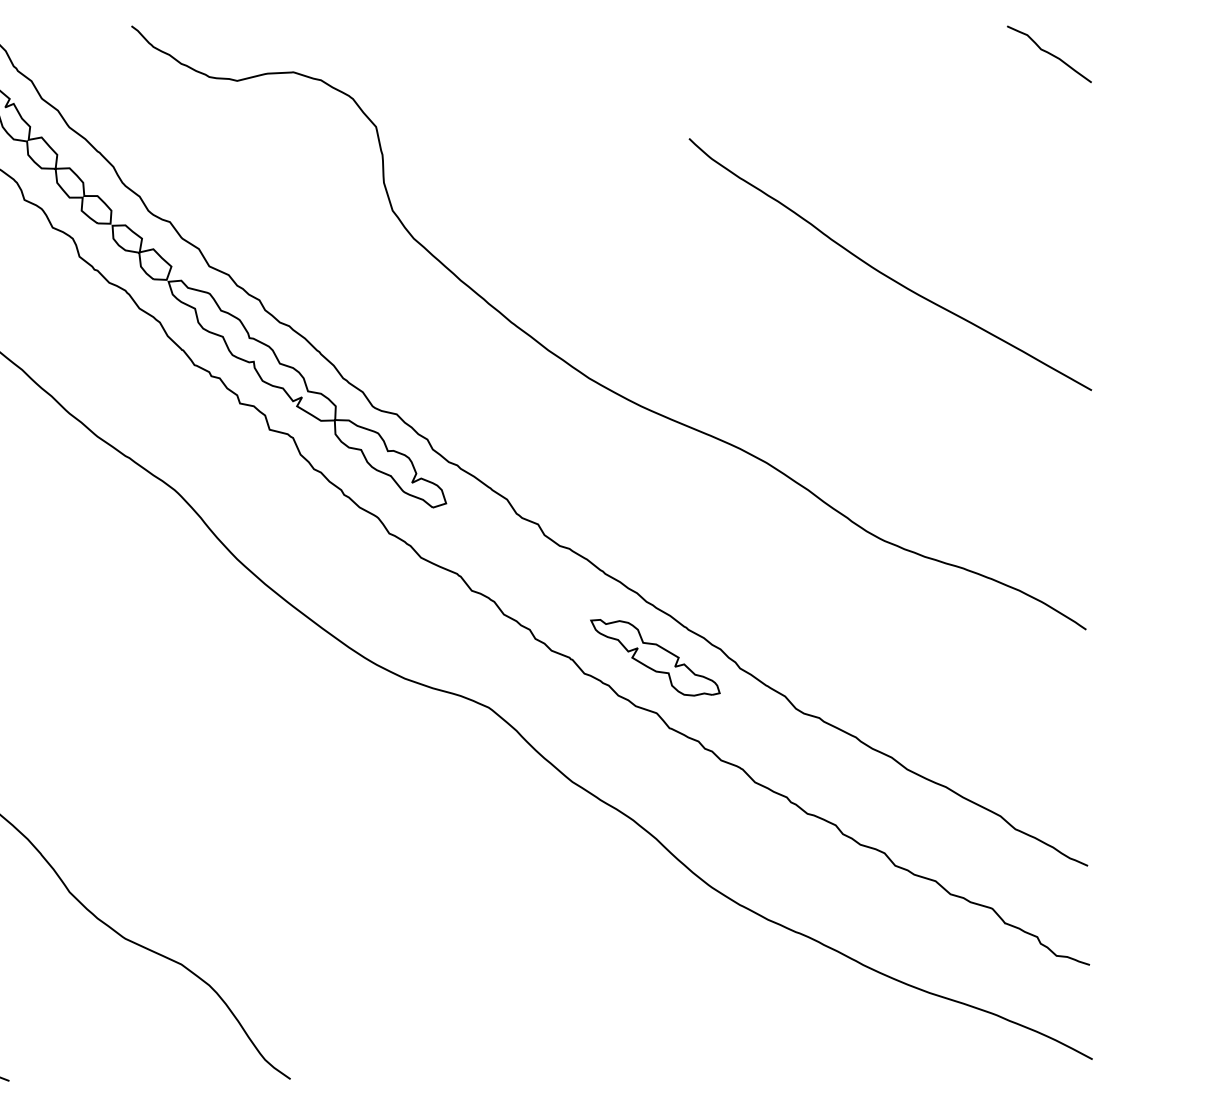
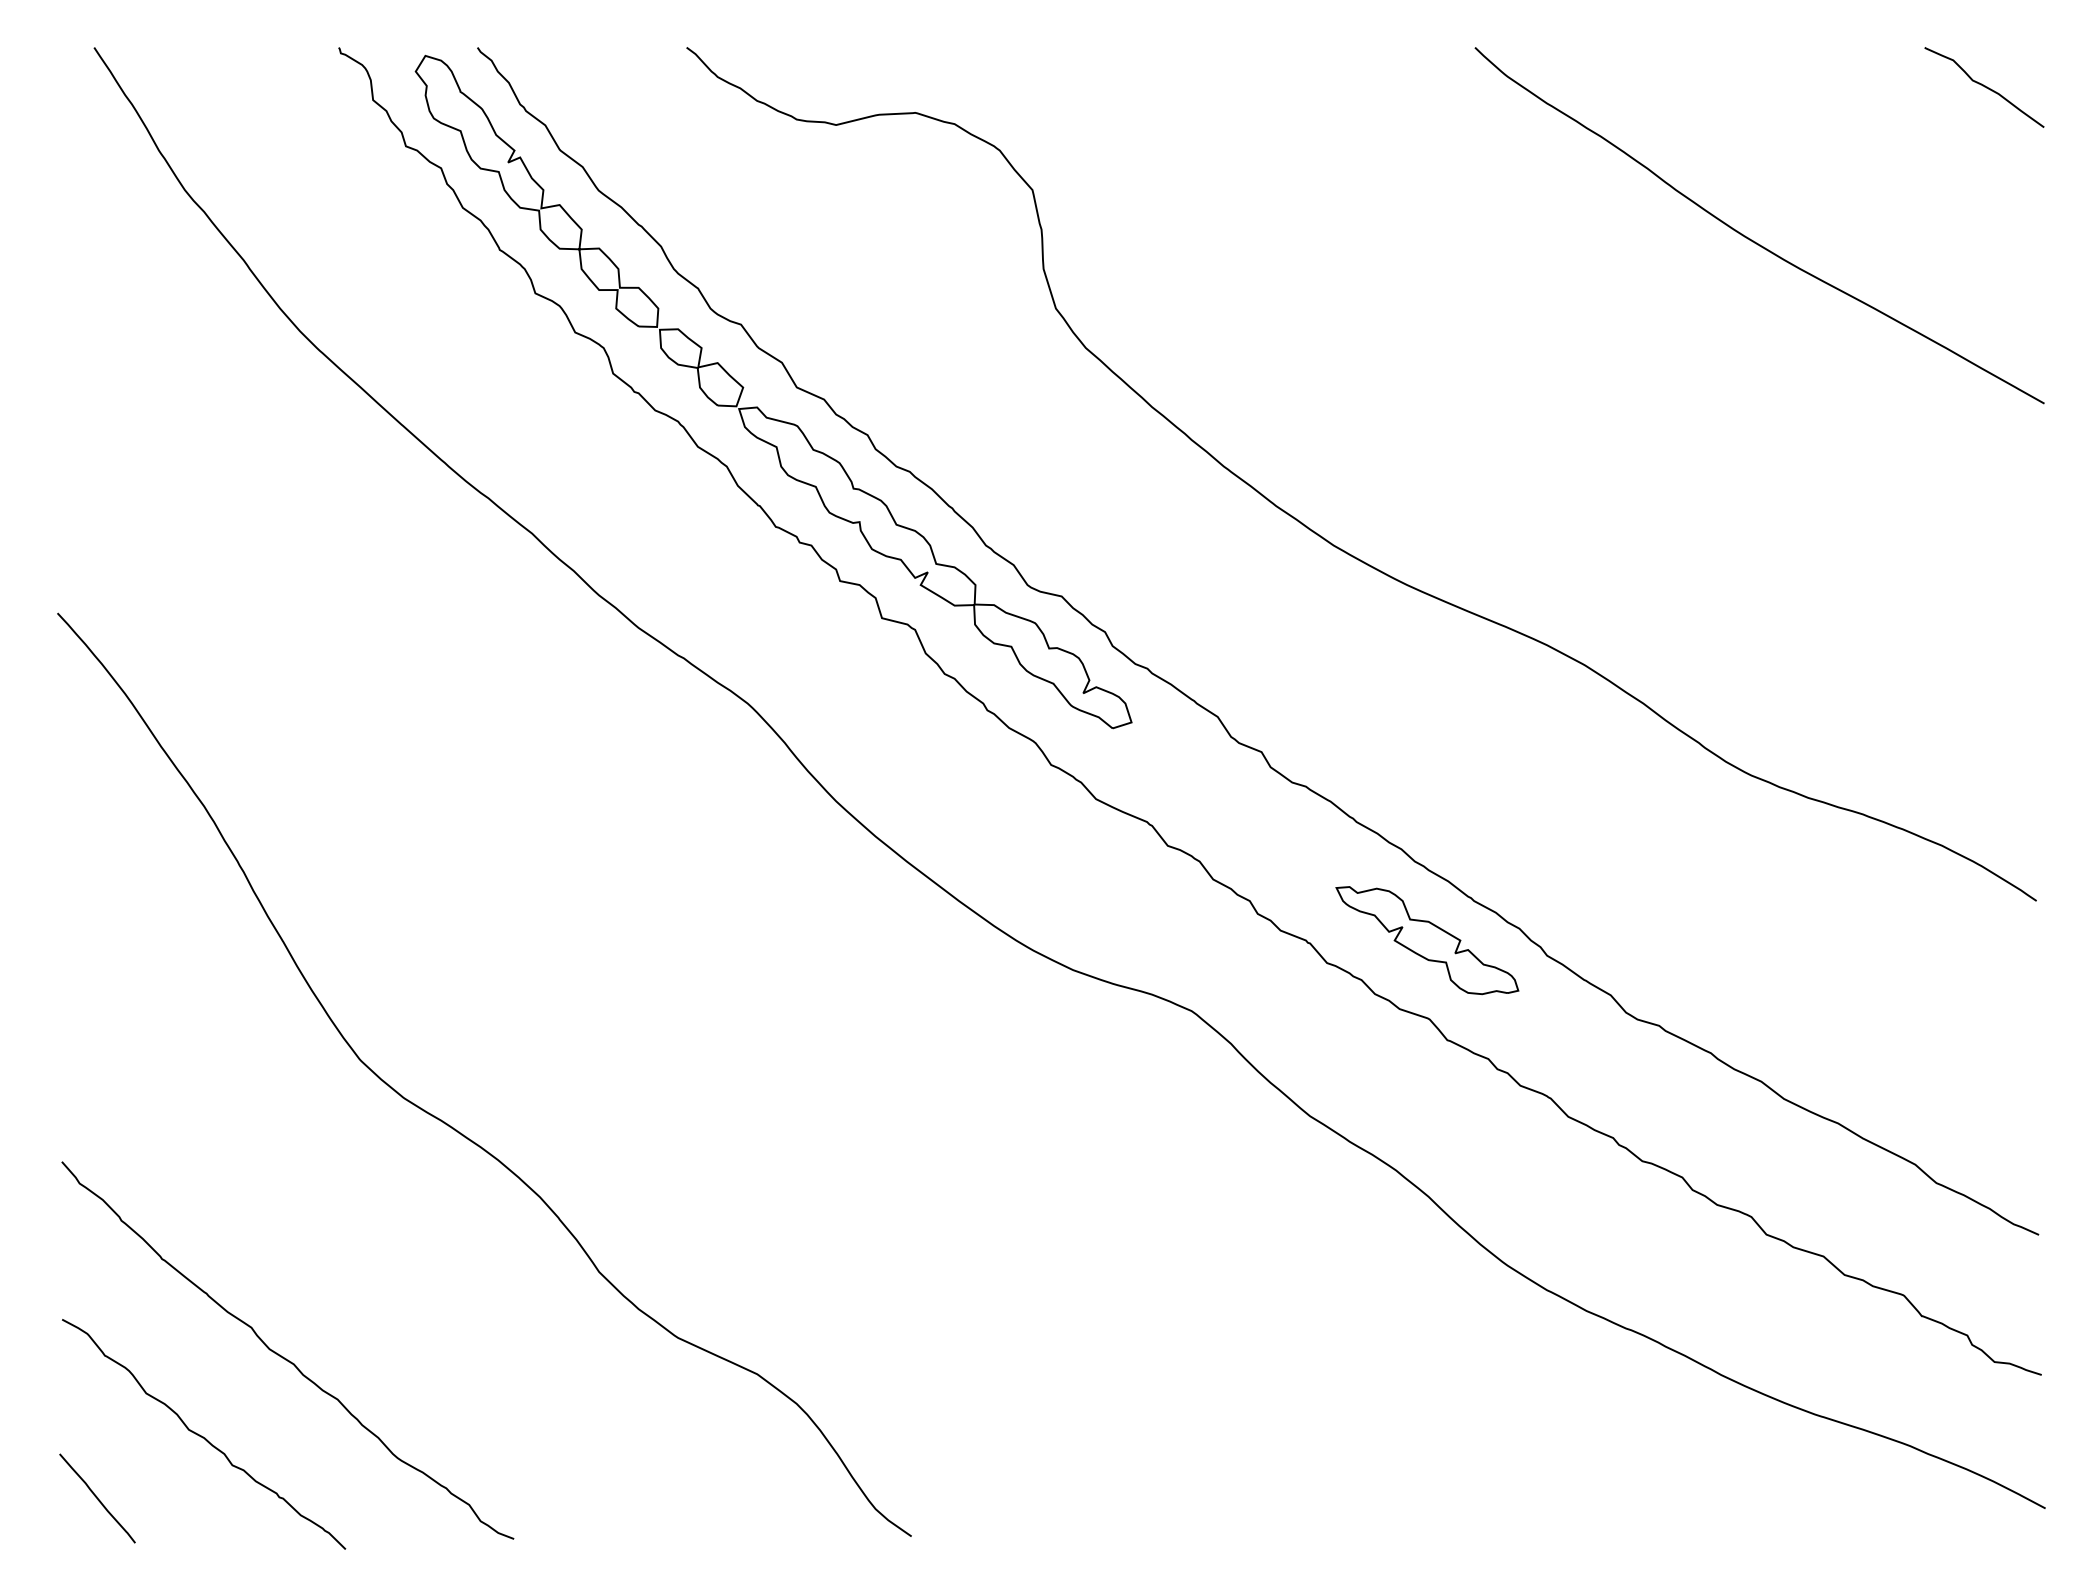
curve: (883, 273) -> (1750, 238), moved

